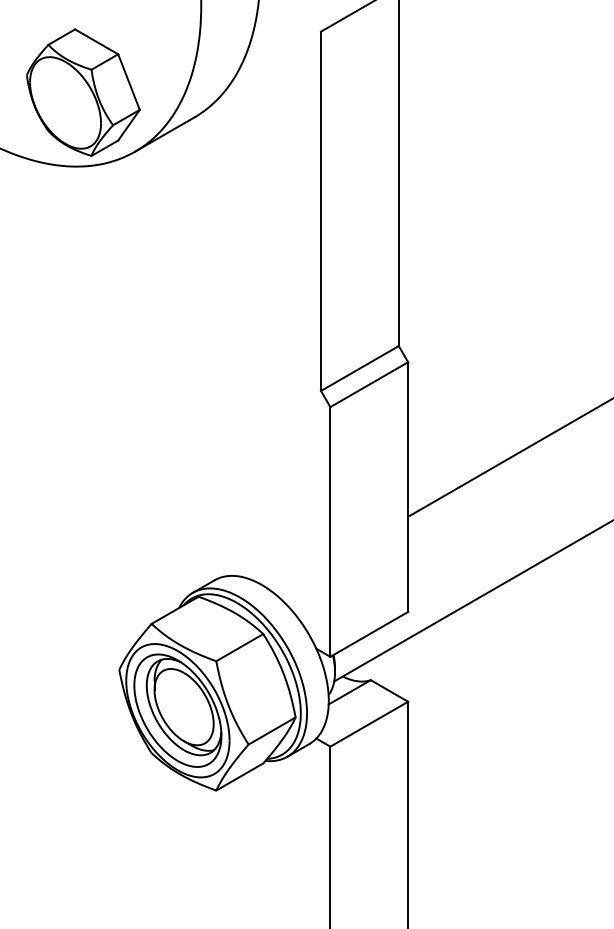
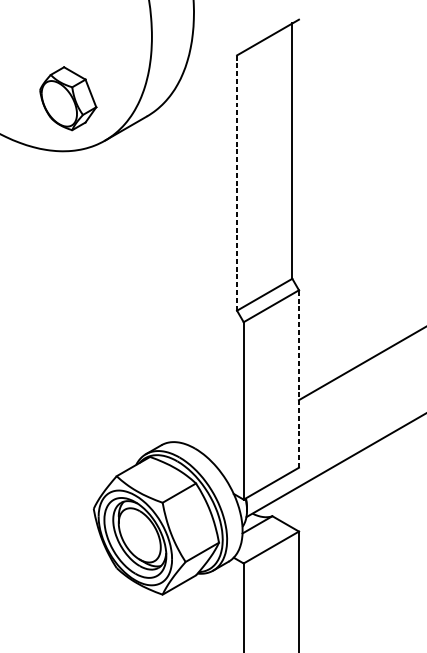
part: (83, 92) -> (68, 98), size x0.7
line: (321, 211) -> (237, 183), solid -> dashed
line: (408, 487) -> (299, 379), solid -> dashed

